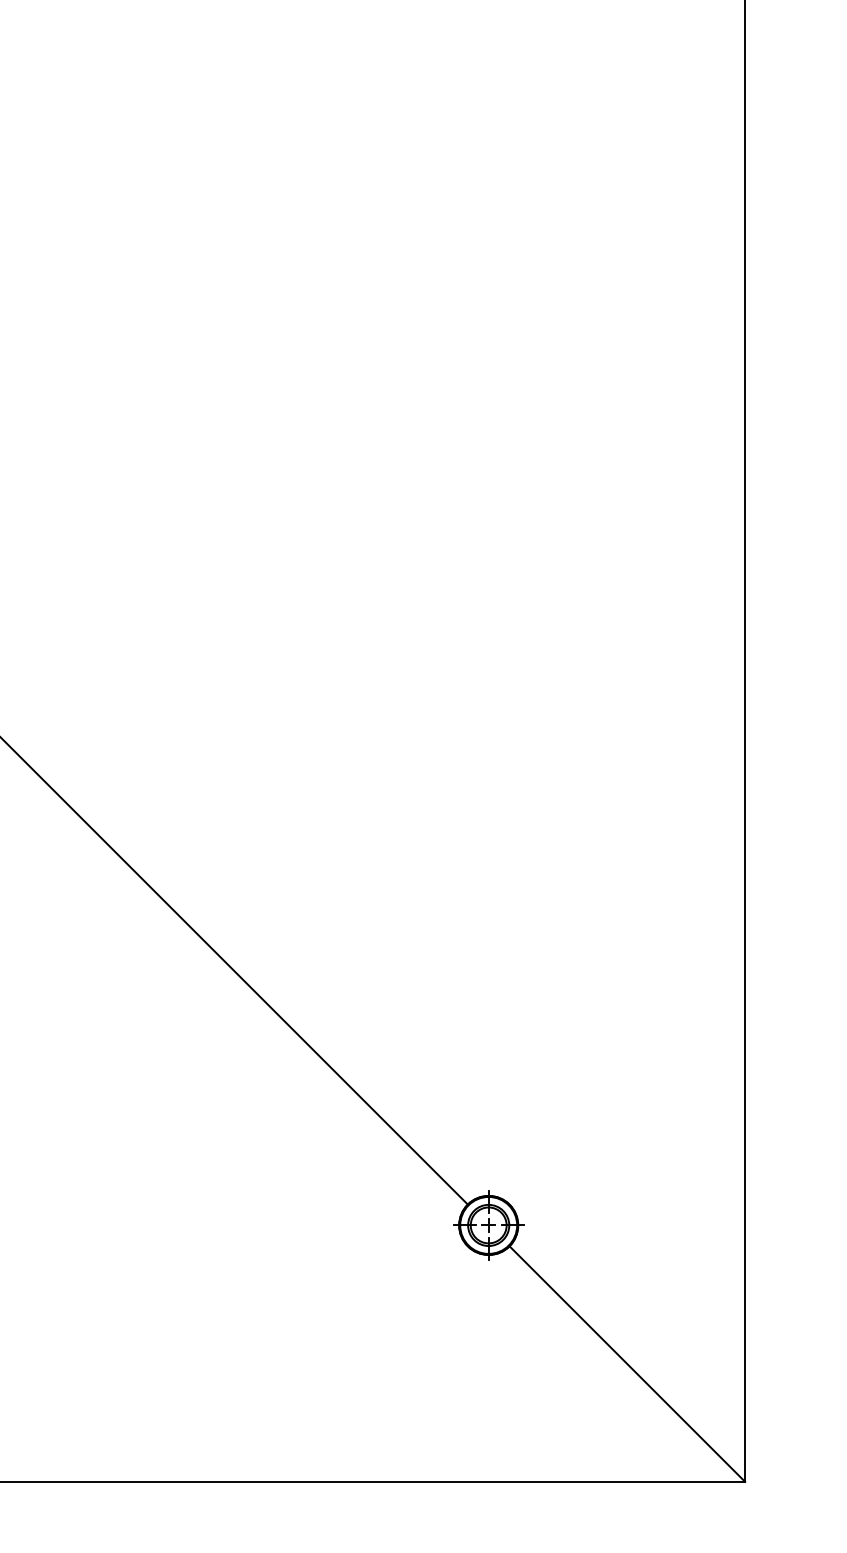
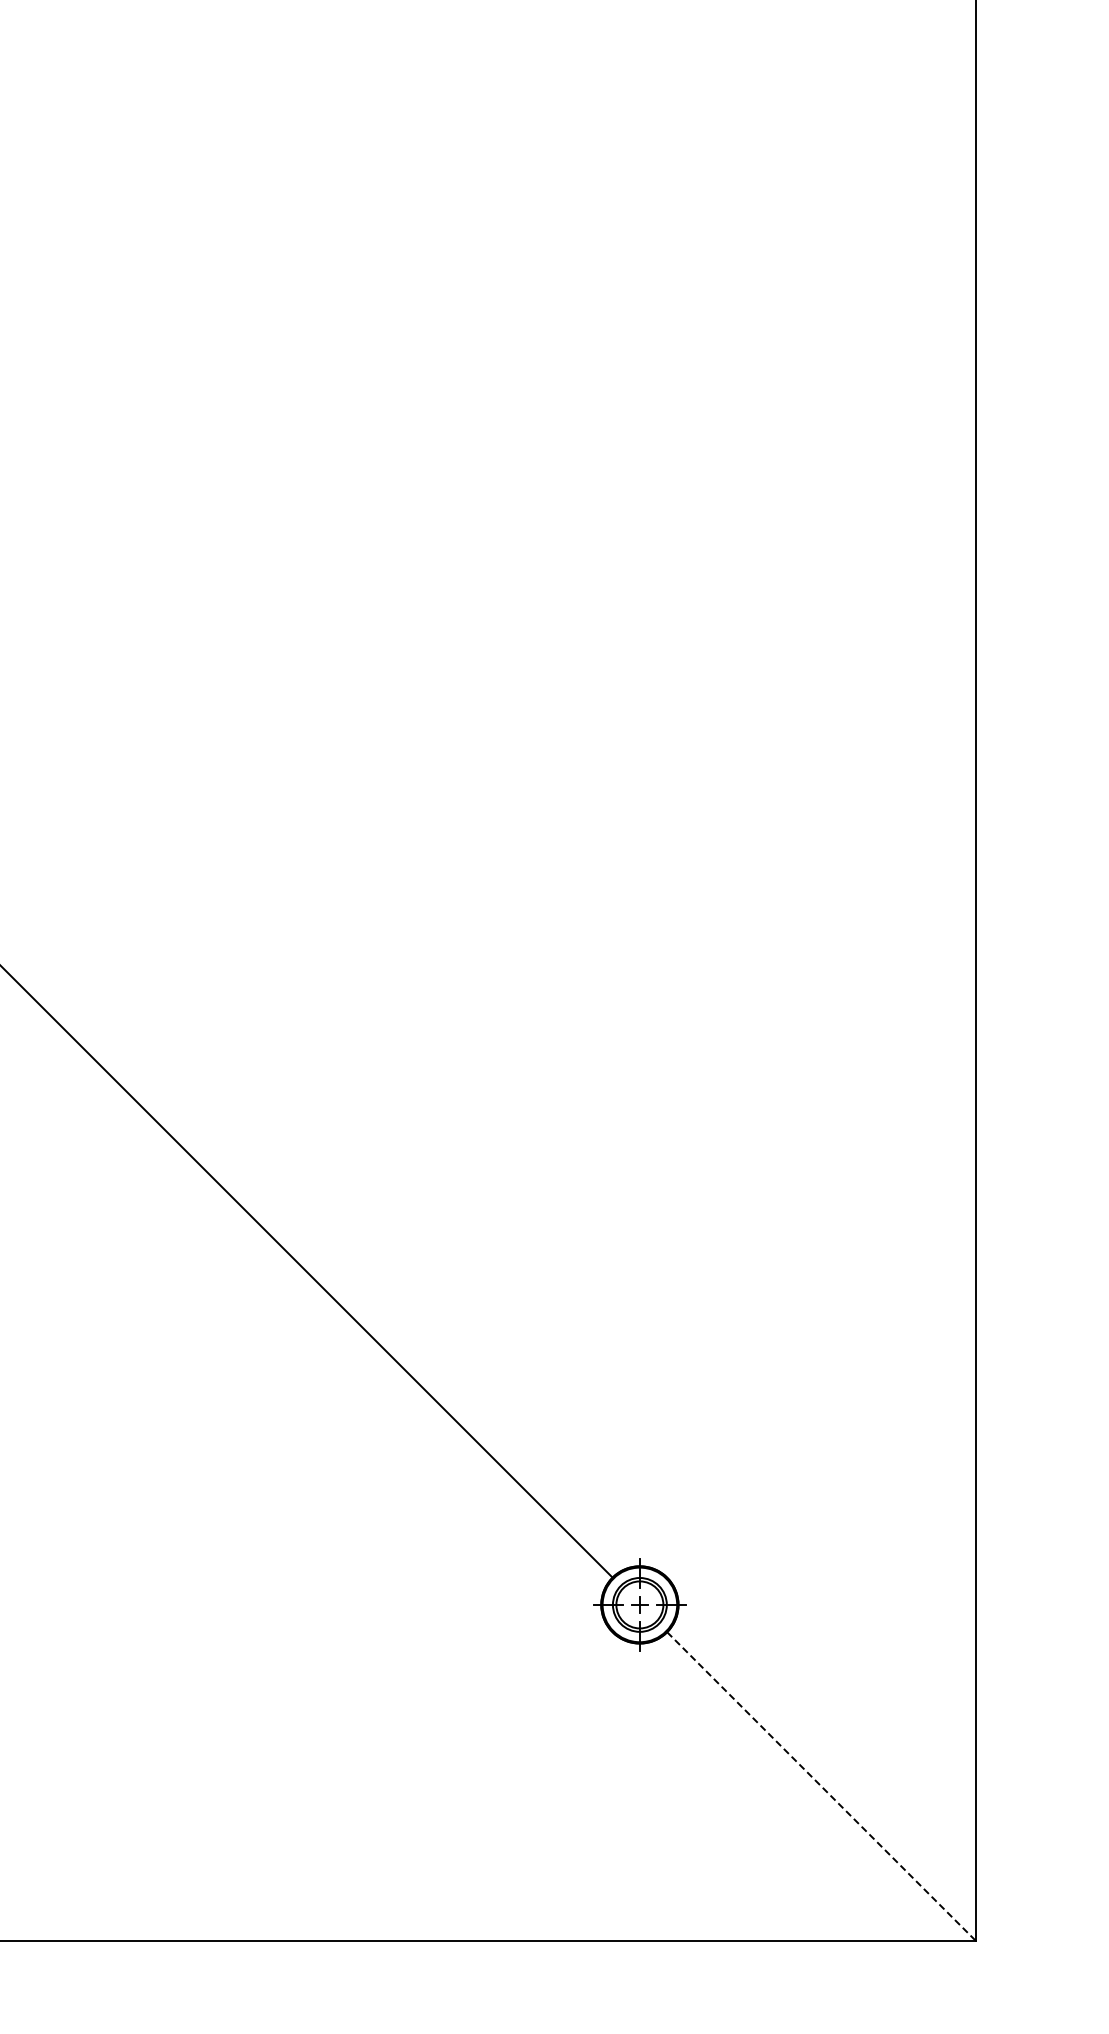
line: (627, 1364) -> (821, 1786), solid -> dashed

